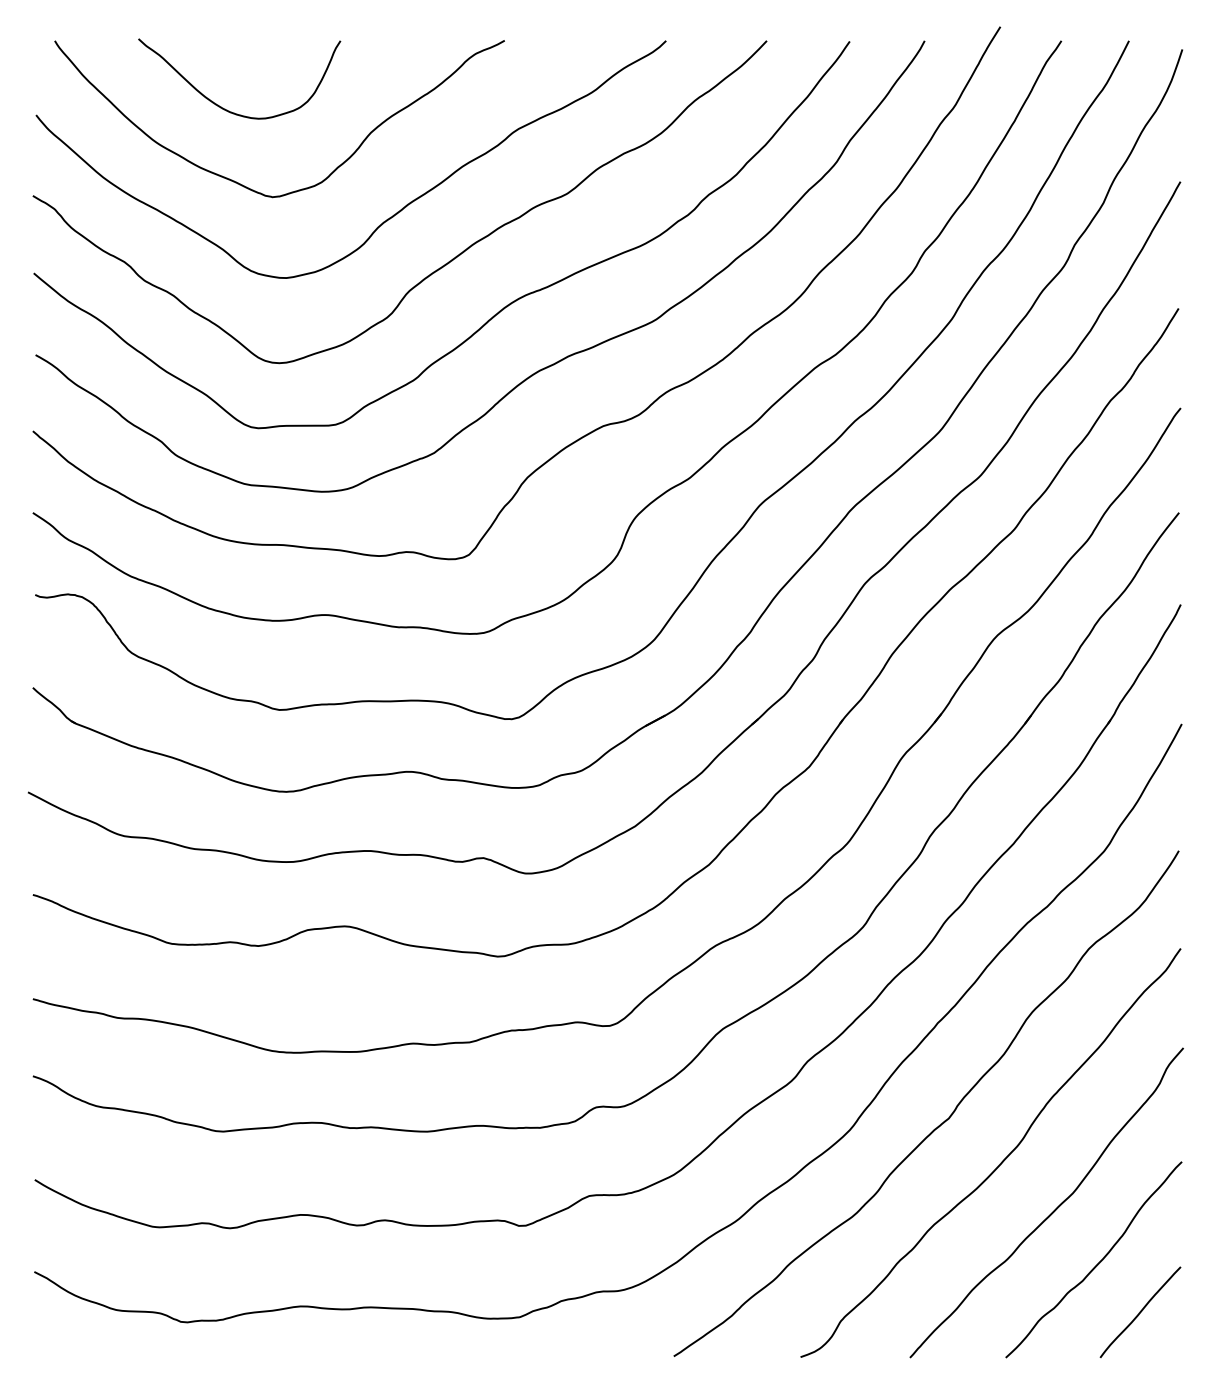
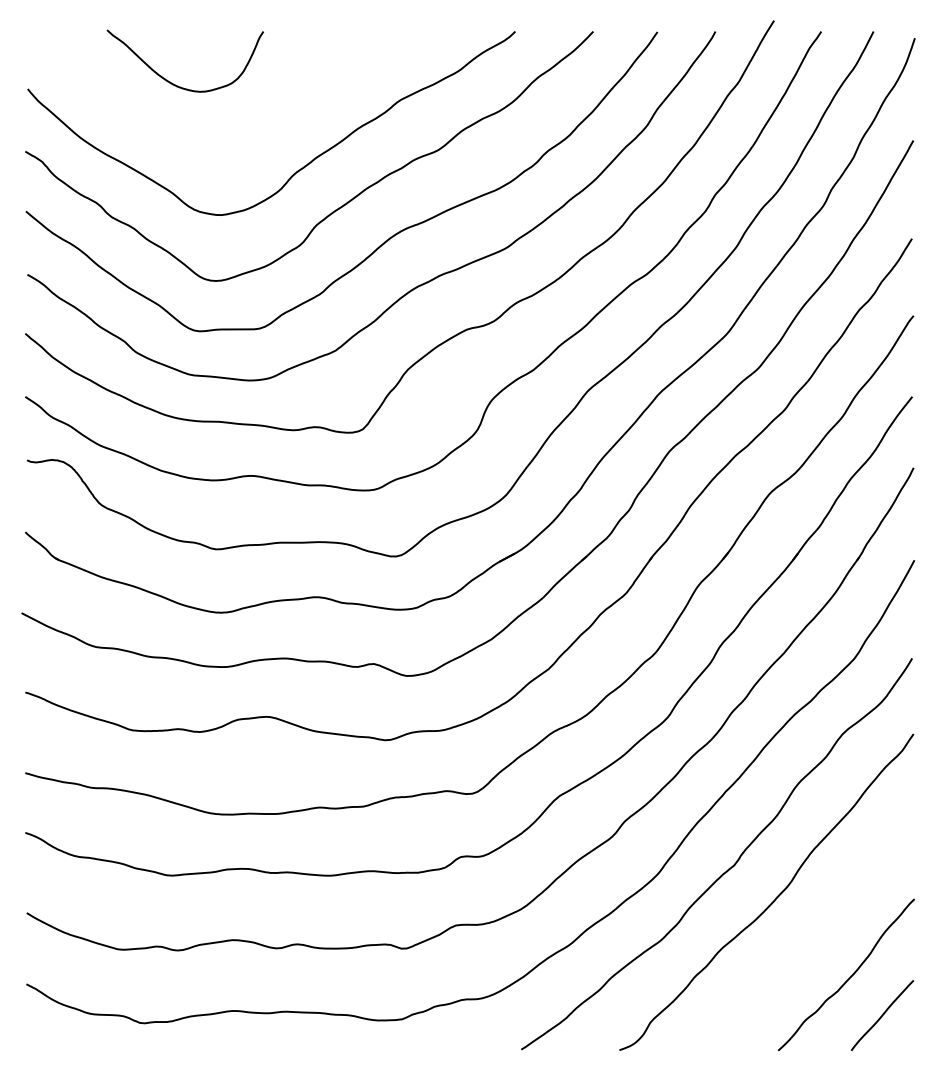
curve: (301, 188) -> (233, 145), removed
curve: (1054, 1209) -> (815, 935), removed

